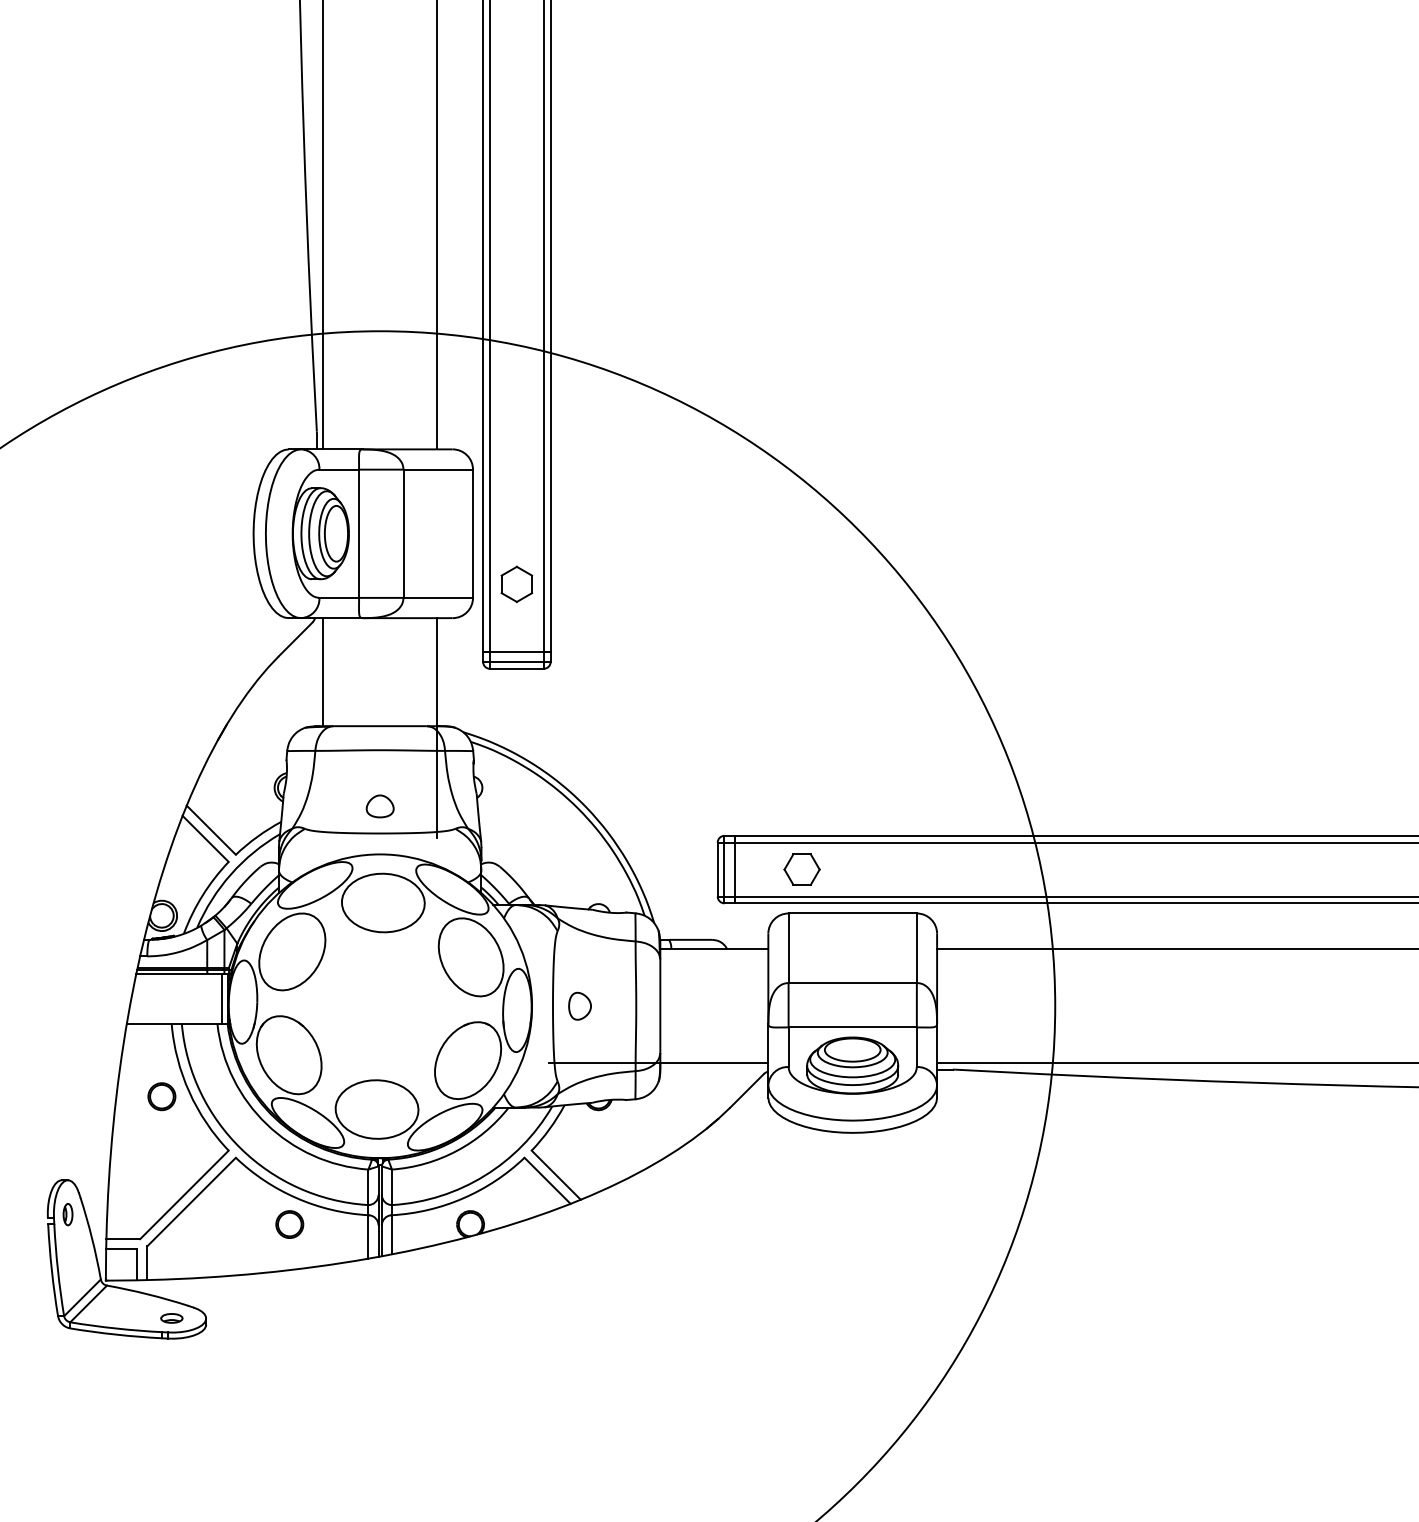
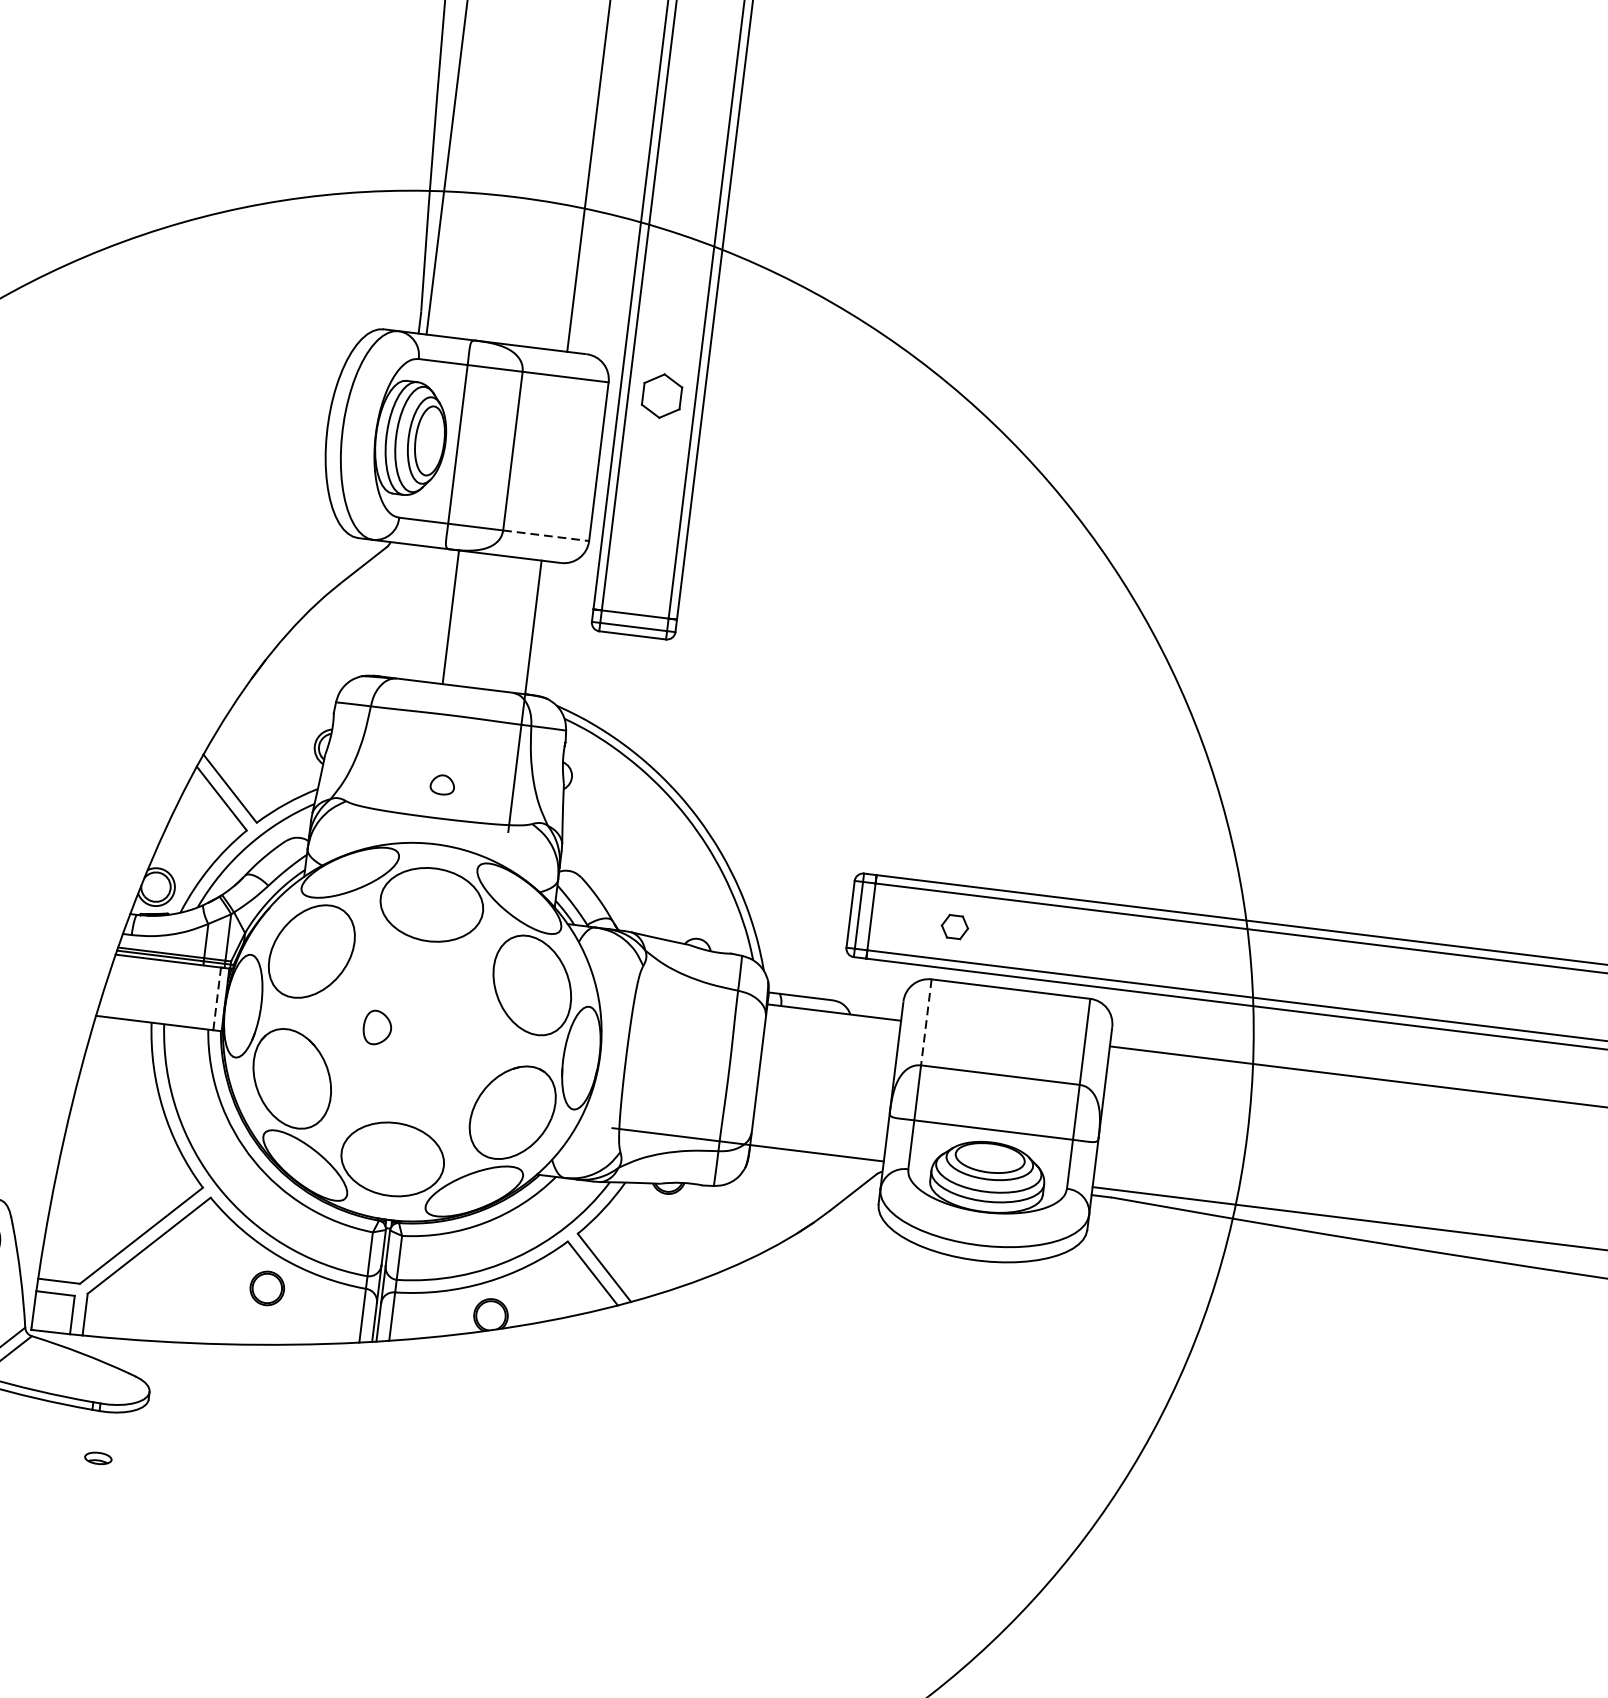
part: (516, 583) -> (661, 394), moved
line: (438, 597) -> (546, 535), solid -> dashed
line: (323, 672) -> (451, 617), moved
part: (379, 806) -> (441, 784), size x0.7
part: (801, 869) -> (954, 926), size x0.6
line: (788, 948) -> (926, 1022), solid -> dashed
line: (221, 998) -> (217, 998), solid -> dashed
part: (579, 1005) -> (376, 1026), moved
circle: (161, 1096) -> (128, 1110), removed
part: (171, 1318) -> (97, 1458), moved

